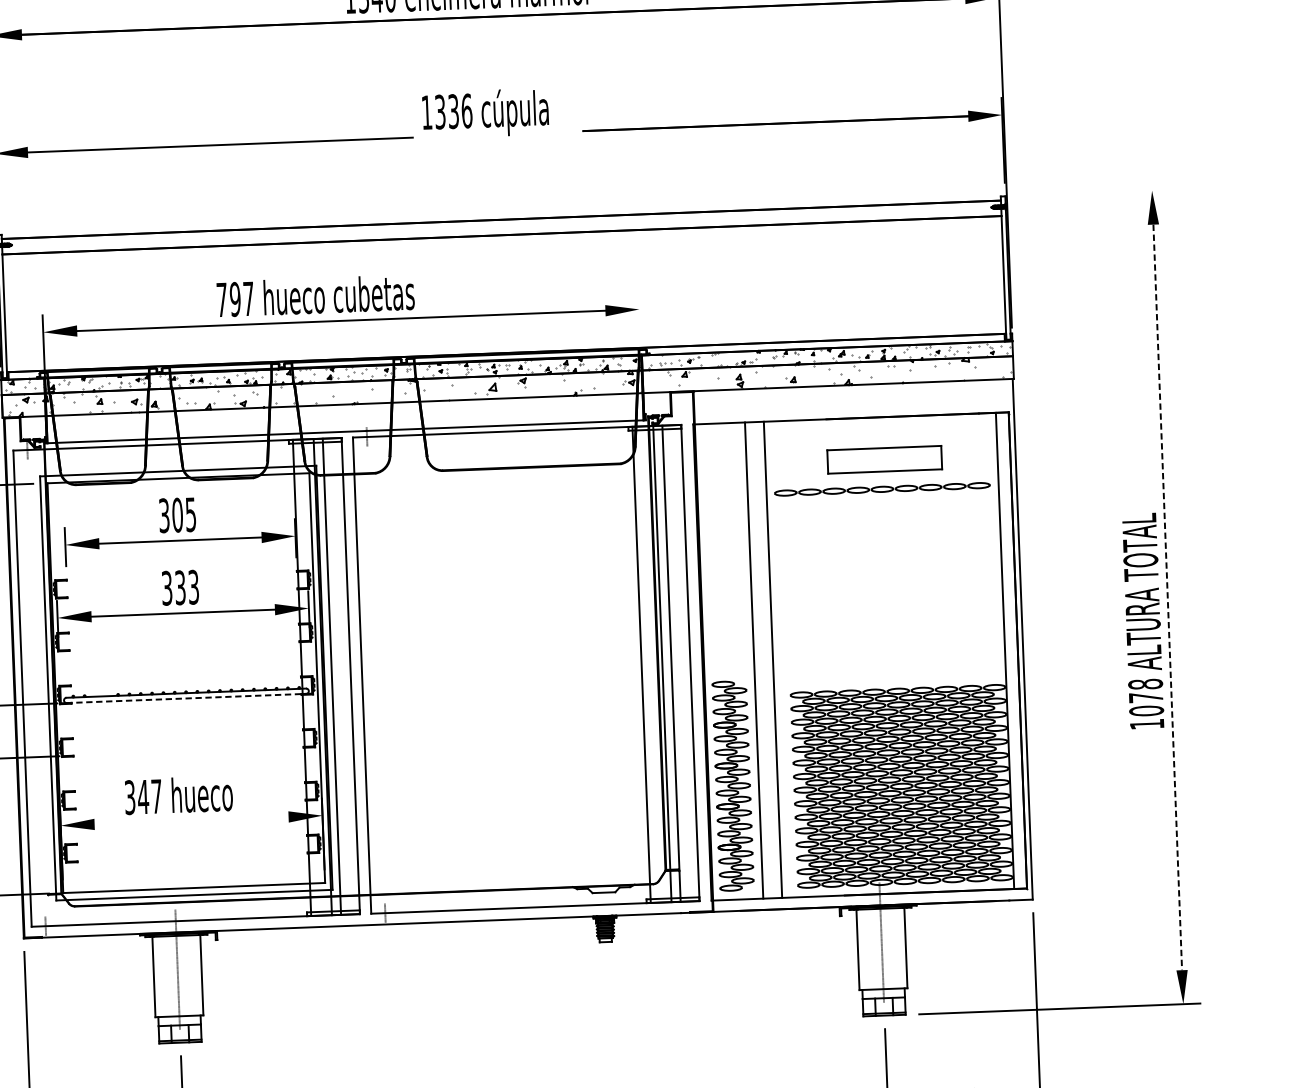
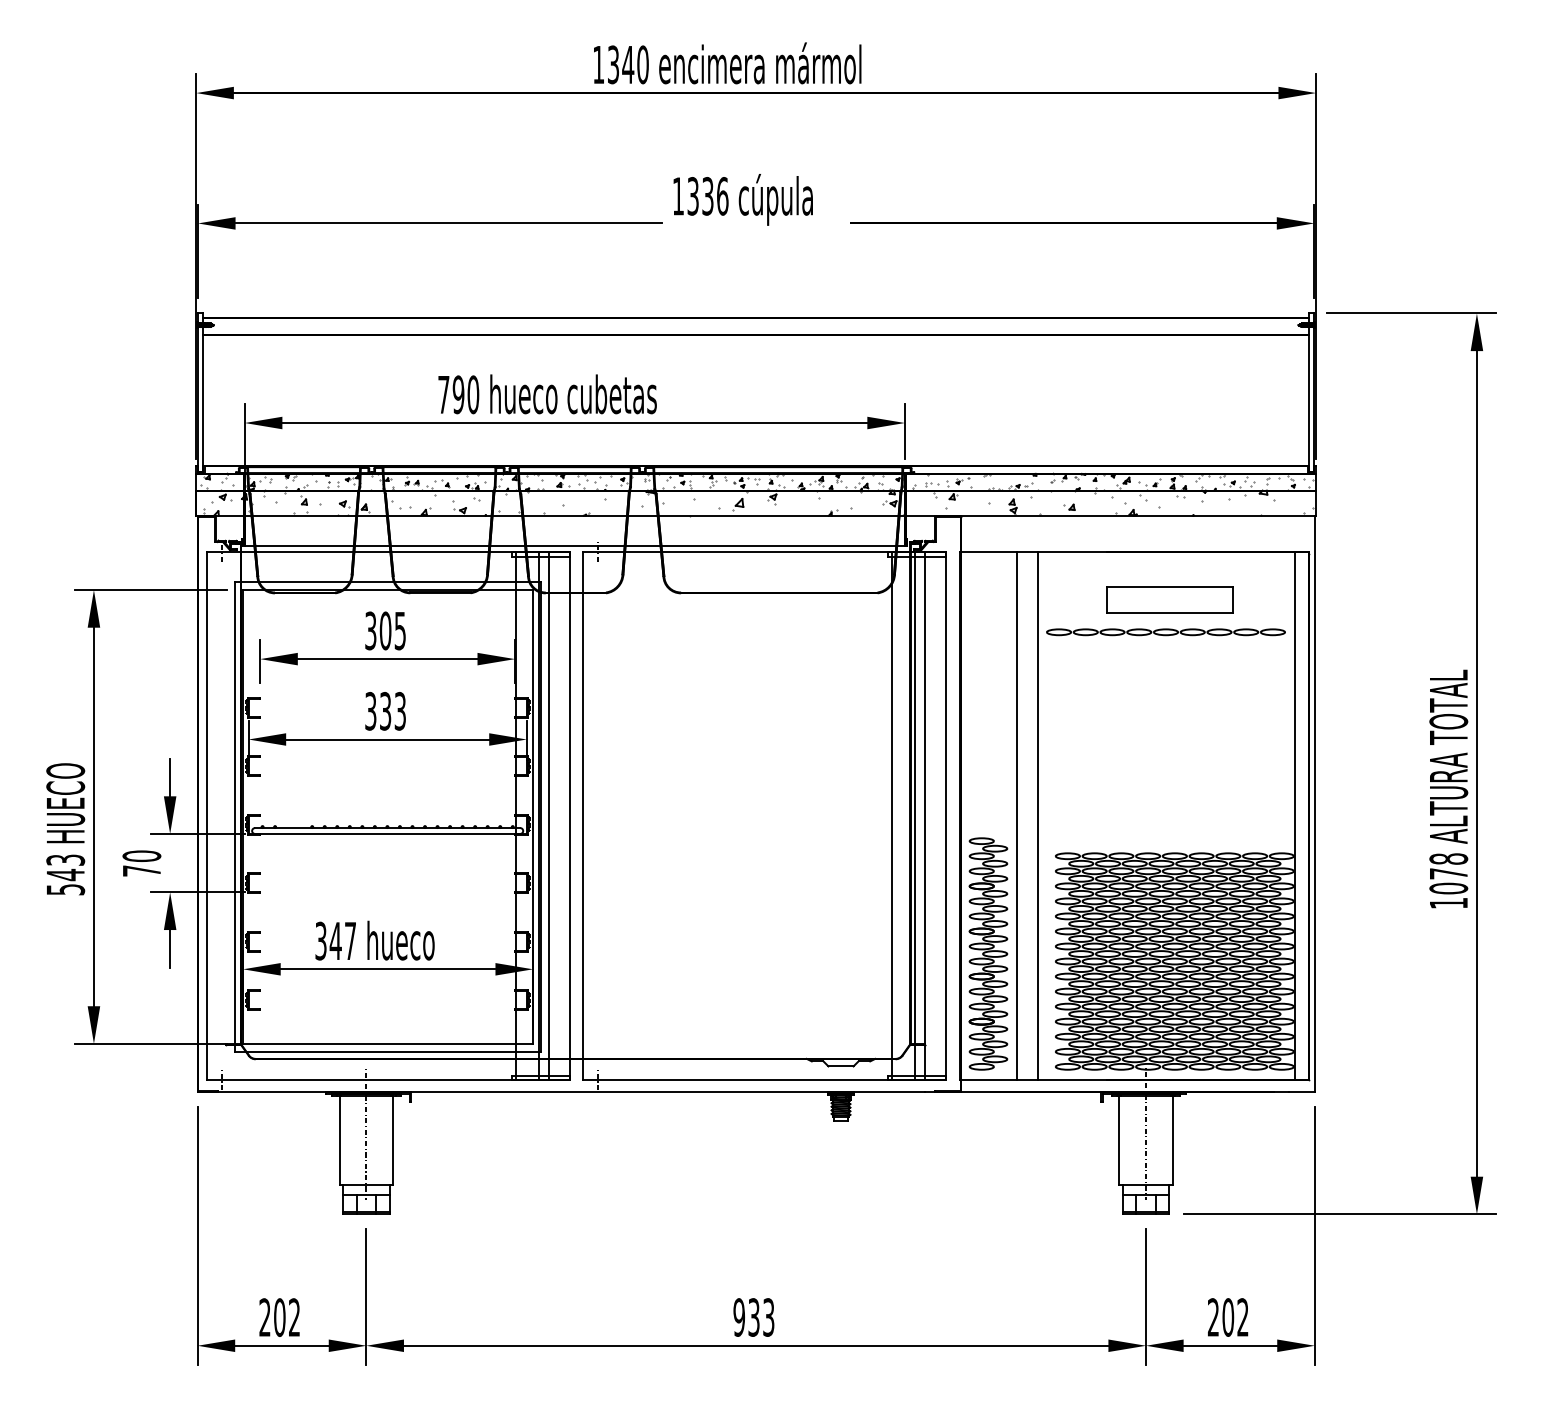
line: (1092, 193) -> (1410, 313), added
text: (248, 298) -> (473, 394), 797 -> 790
line: (639, 317) -> (904, 431), added
line: (1167, 597) -> (1476, 763), dashed -> solid
line: (186, 698) -> (387, 833), dashed -> solid
line: (191, 820) -> (387, 969), added

